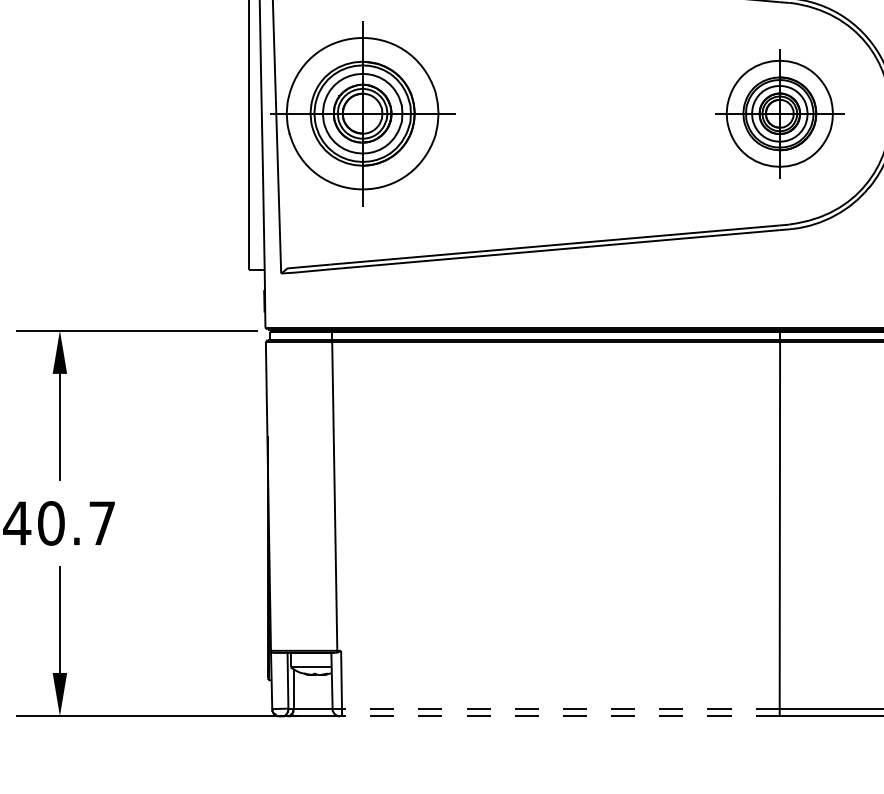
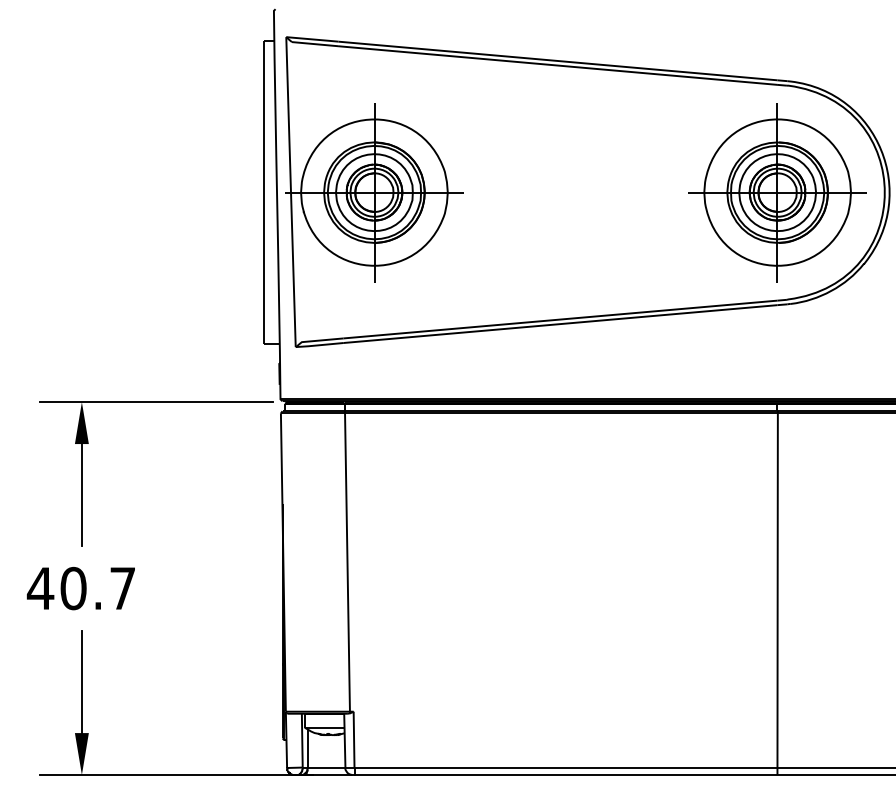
part: (779, 113) -> (777, 192), size x1.43
line: (560, 708) -> (565, 767), dashed -> solid
line: (560, 715) -> (565, 774), dashed -> solid

